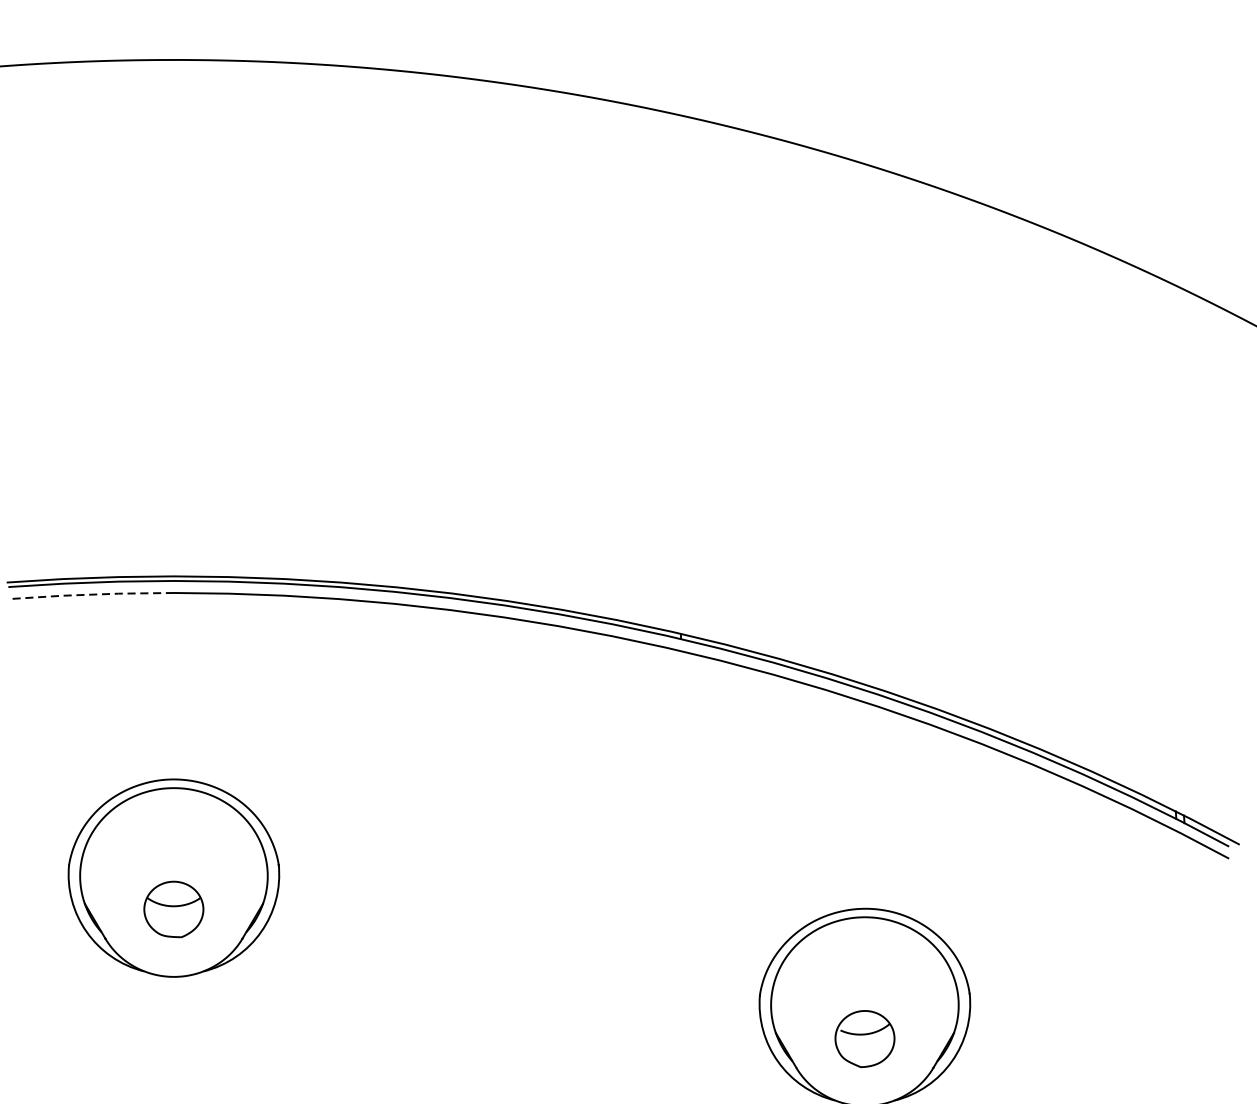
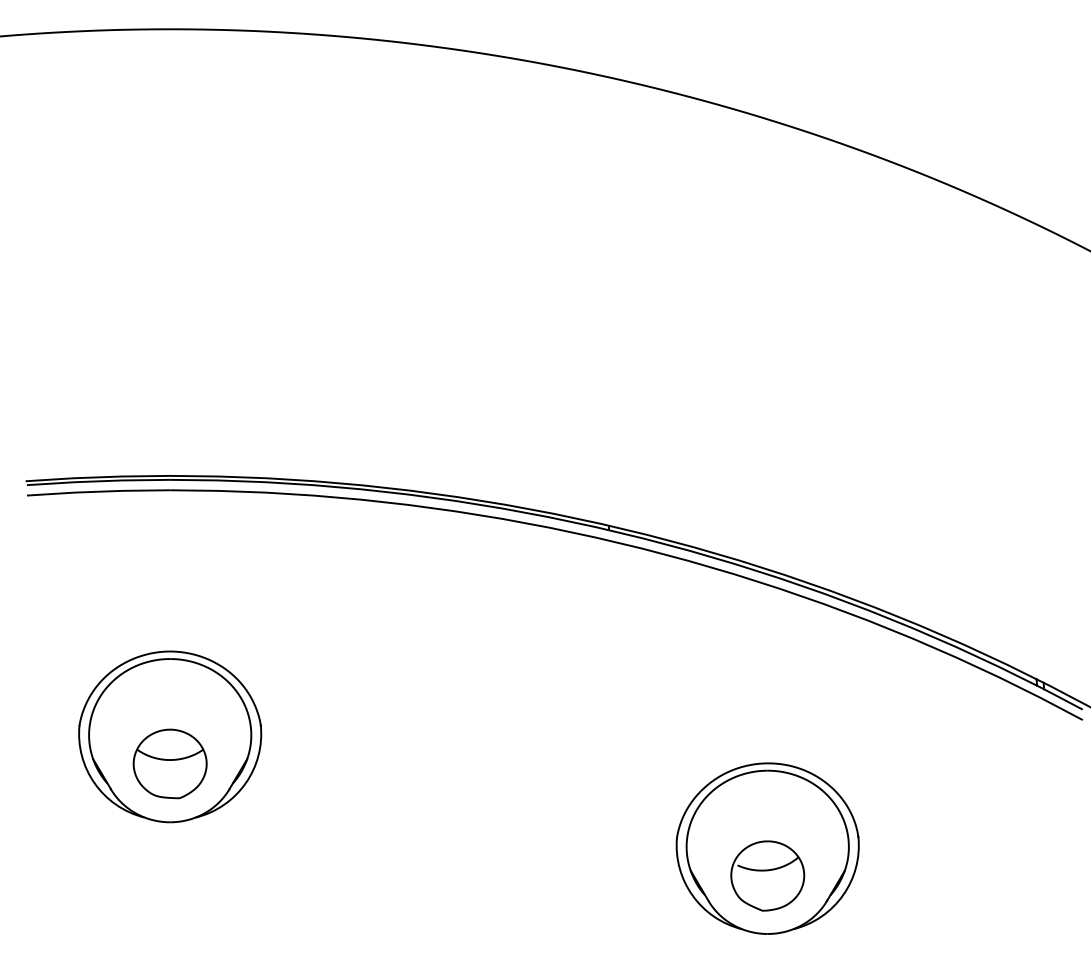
line: (91, 594) -> (98, 491), dashed -> solid
part: (173, 908) -> (169, 763), size x1.43
part: (864, 1038) -> (767, 875), size x1.43

